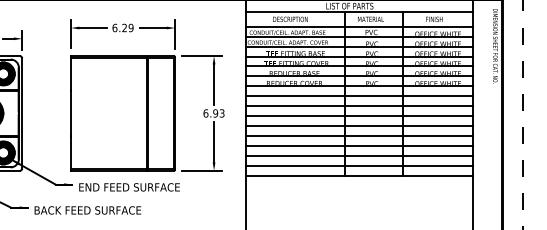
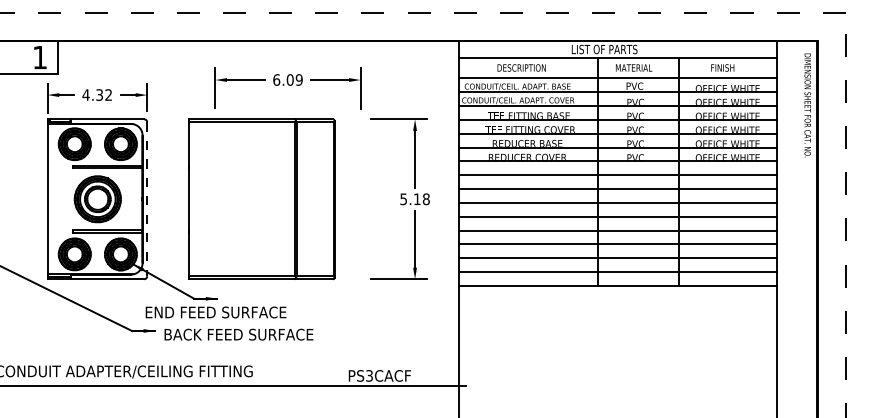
text: (124, 27) -> (289, 79), 6.29 -> 6.09
line: (22, 113) -> (147, 199), solid -> dashed
part: (122, 113) -> (261, 199), moved
text: (213, 113) -> (414, 199), 6.93 -> 5.18
text: (129, 187) -> (215, 312), moved

